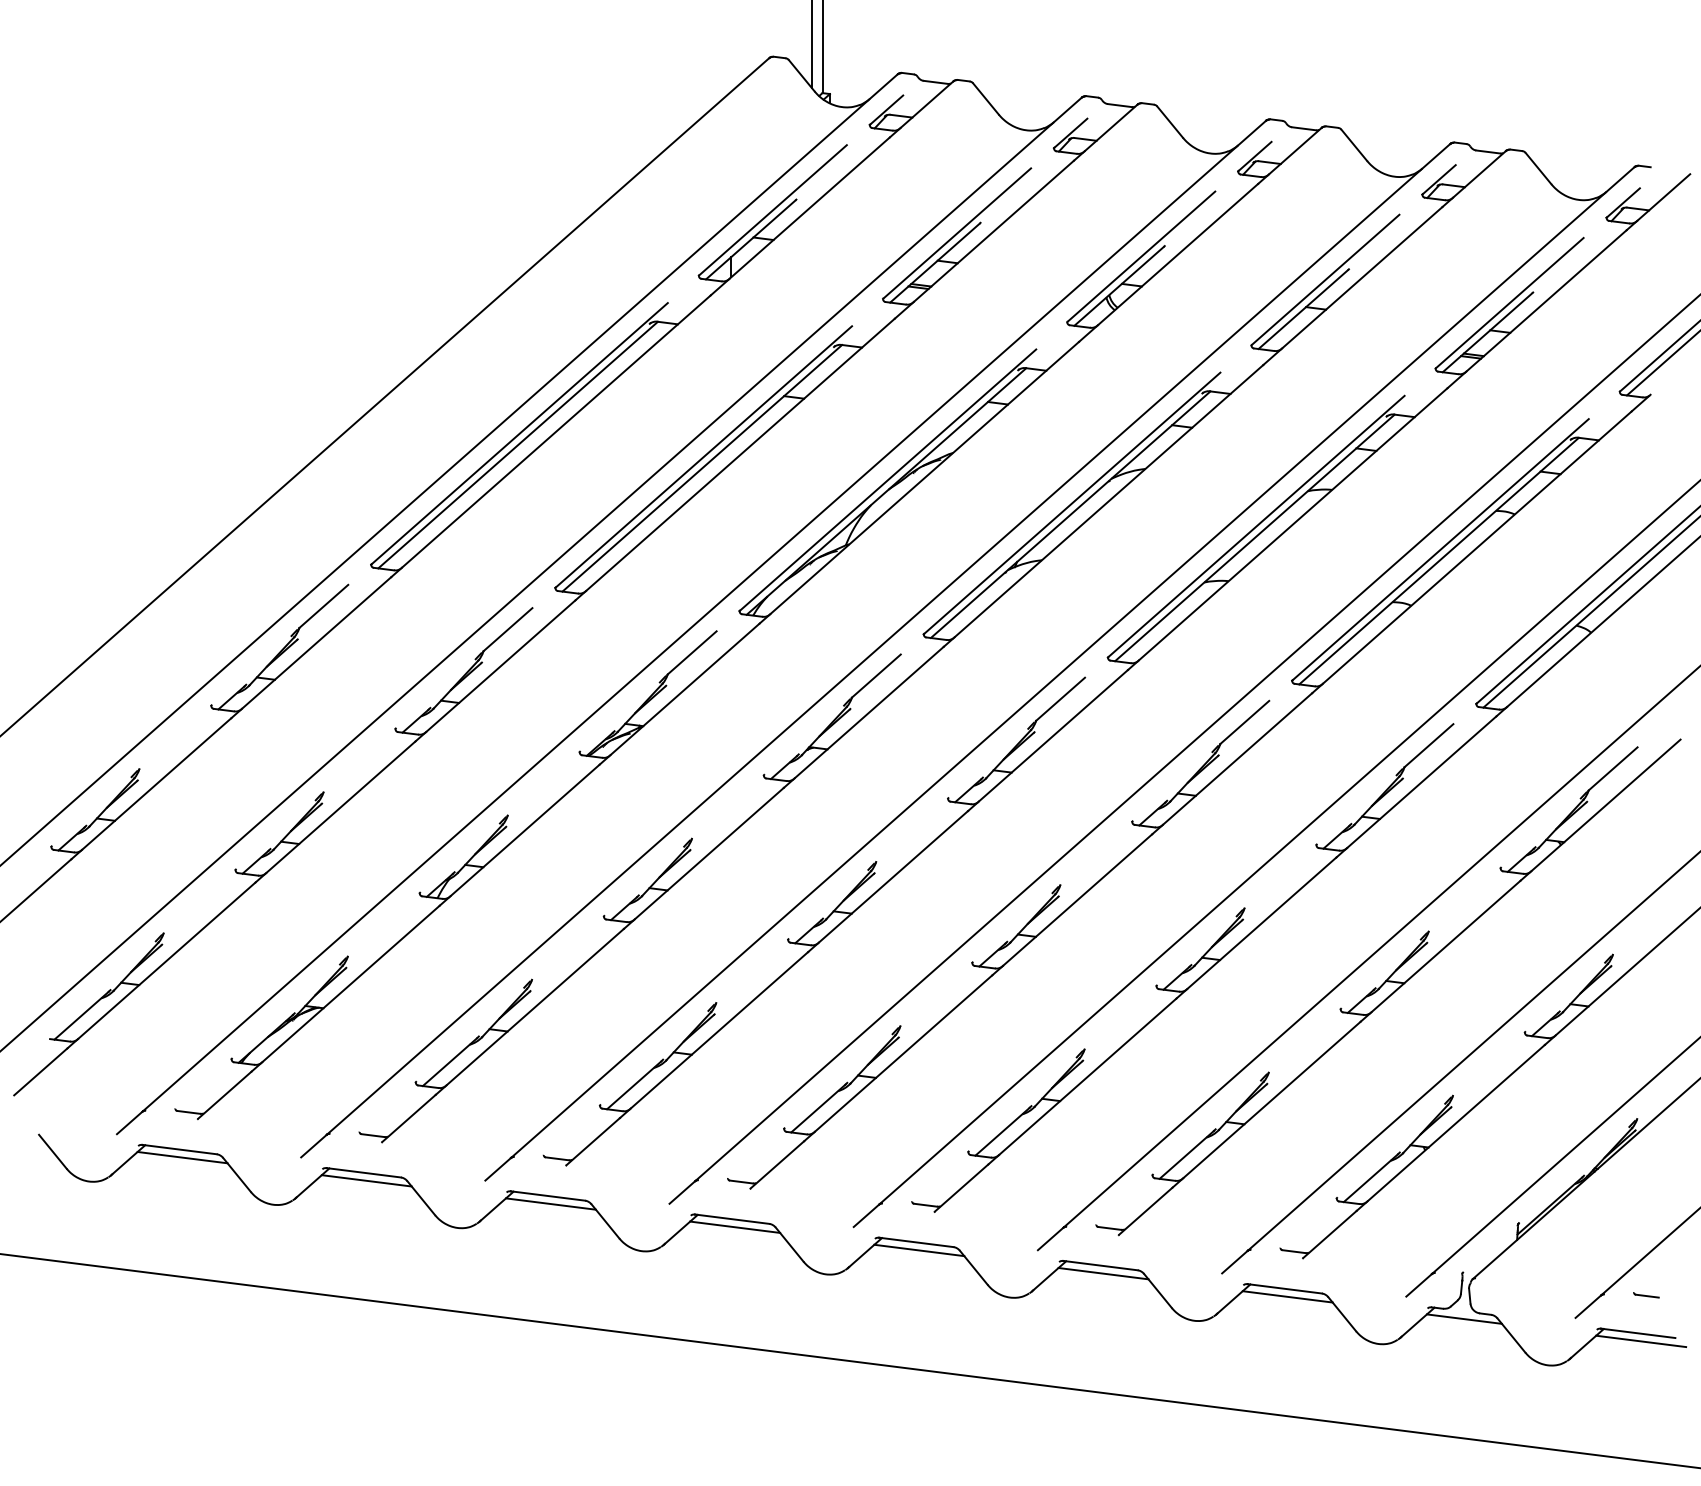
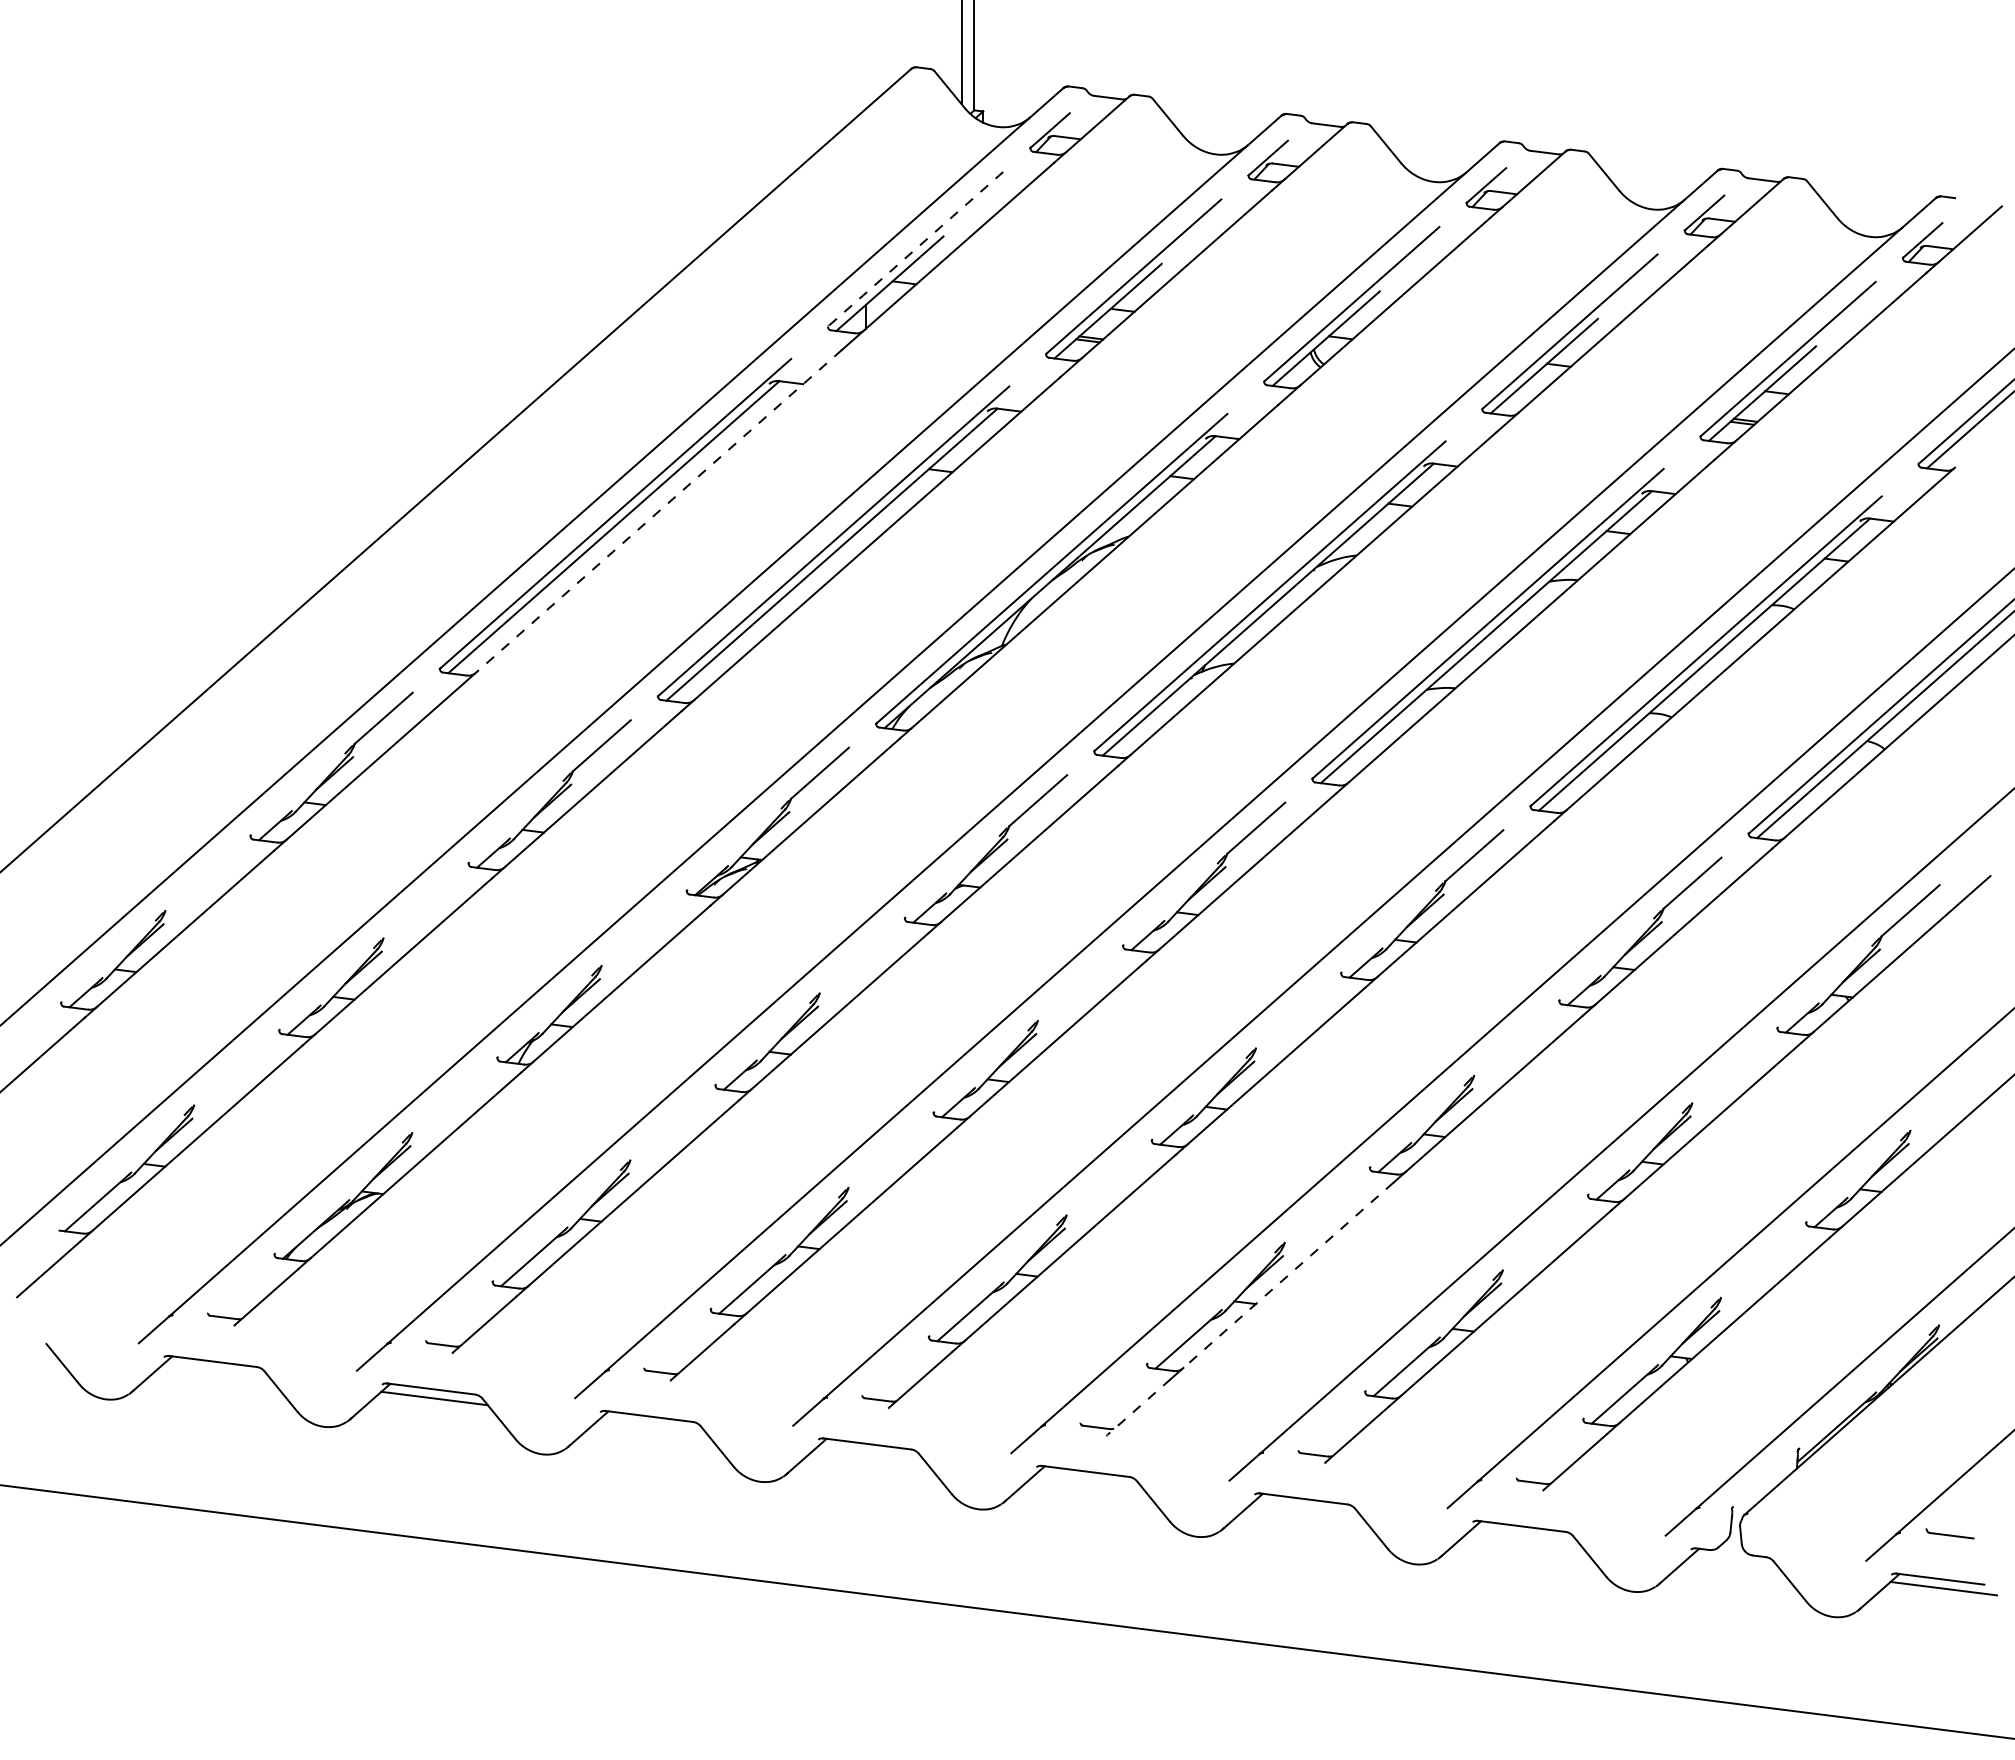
line: (772, 210) -> (915, 249), solid -> dashed
line: (556, 431) -> (659, 511), solid -> dashed
line: (1087, 1076) -> (1288, 1275), solid -> dashed
line: (182, 1157) -> (216, 1370), removed
line: (961, 1188) -> (1138, 1407), solid -> dashed
line: (550, 1203) -> (652, 1425), removed
line: (734, 1227) -> (870, 1453), removed
line: (918, 1250) -> (1088, 1480), removed
line: (1102, 1273) -> (1306, 1508), removed
part: (1645, 1294) -> (1949, 1533), size x1.6
line: (1287, 1296) -> (1525, 1535), removed
line: (1464, 1318) -> (1734, 1561), removed

